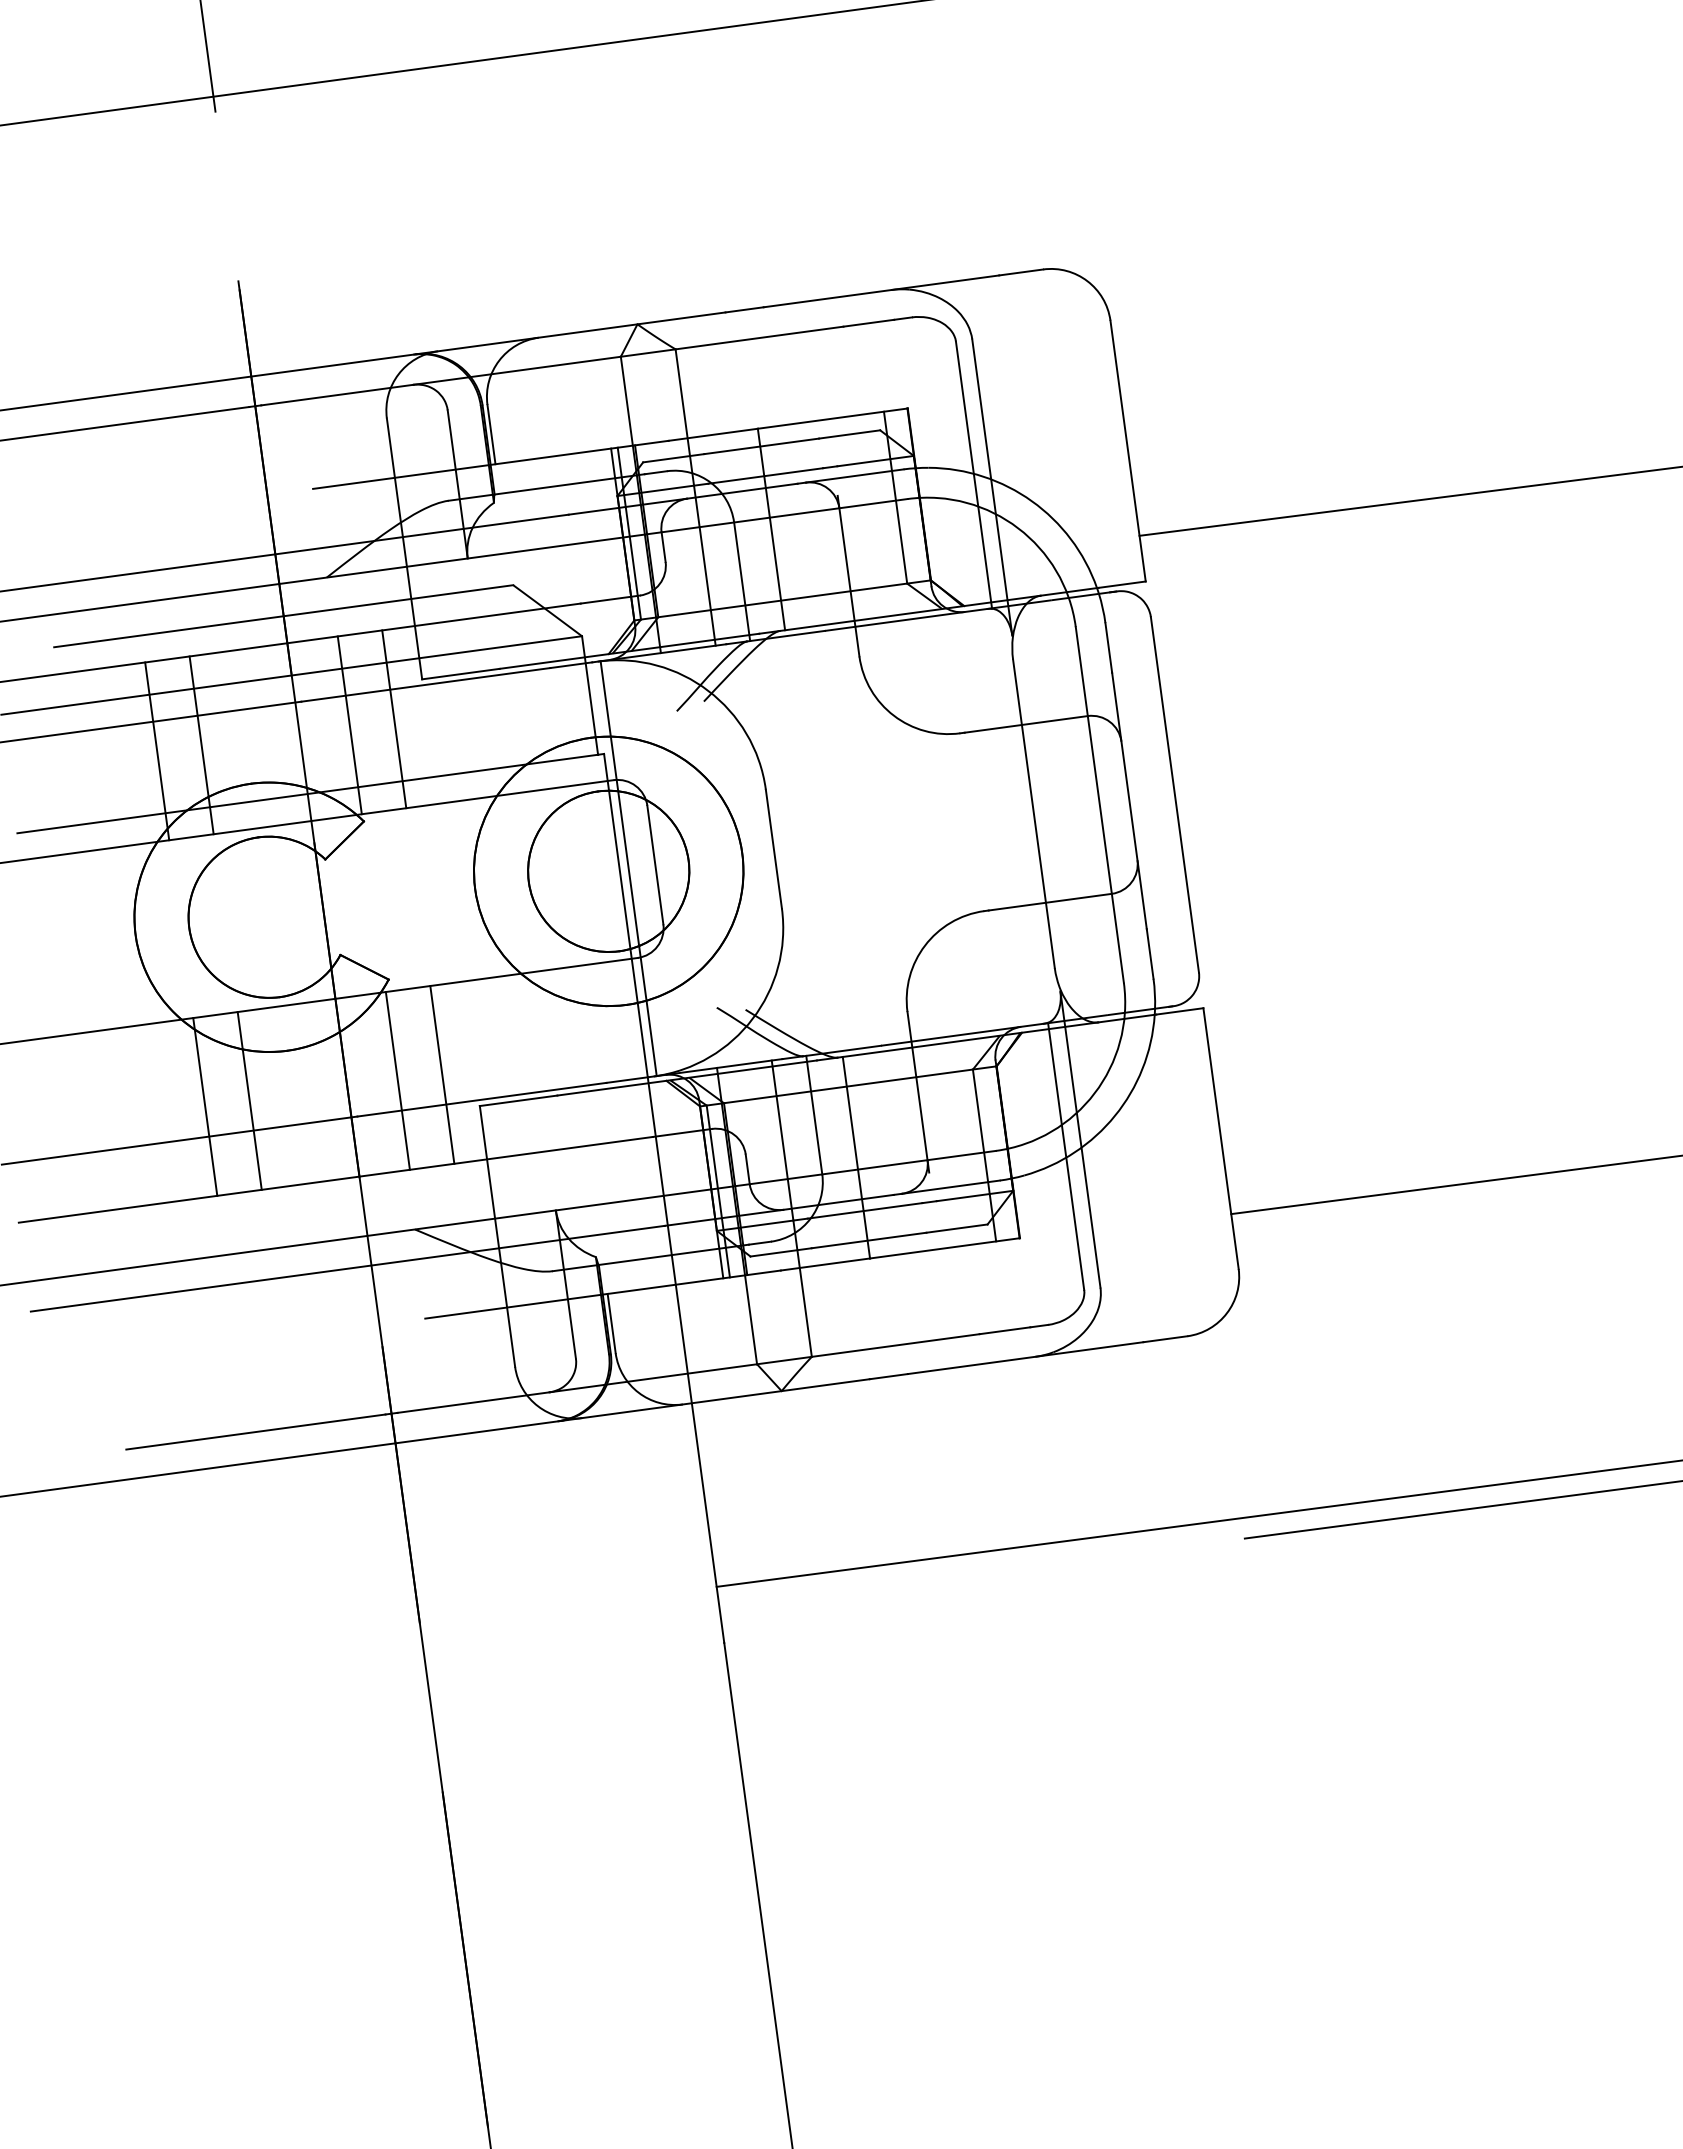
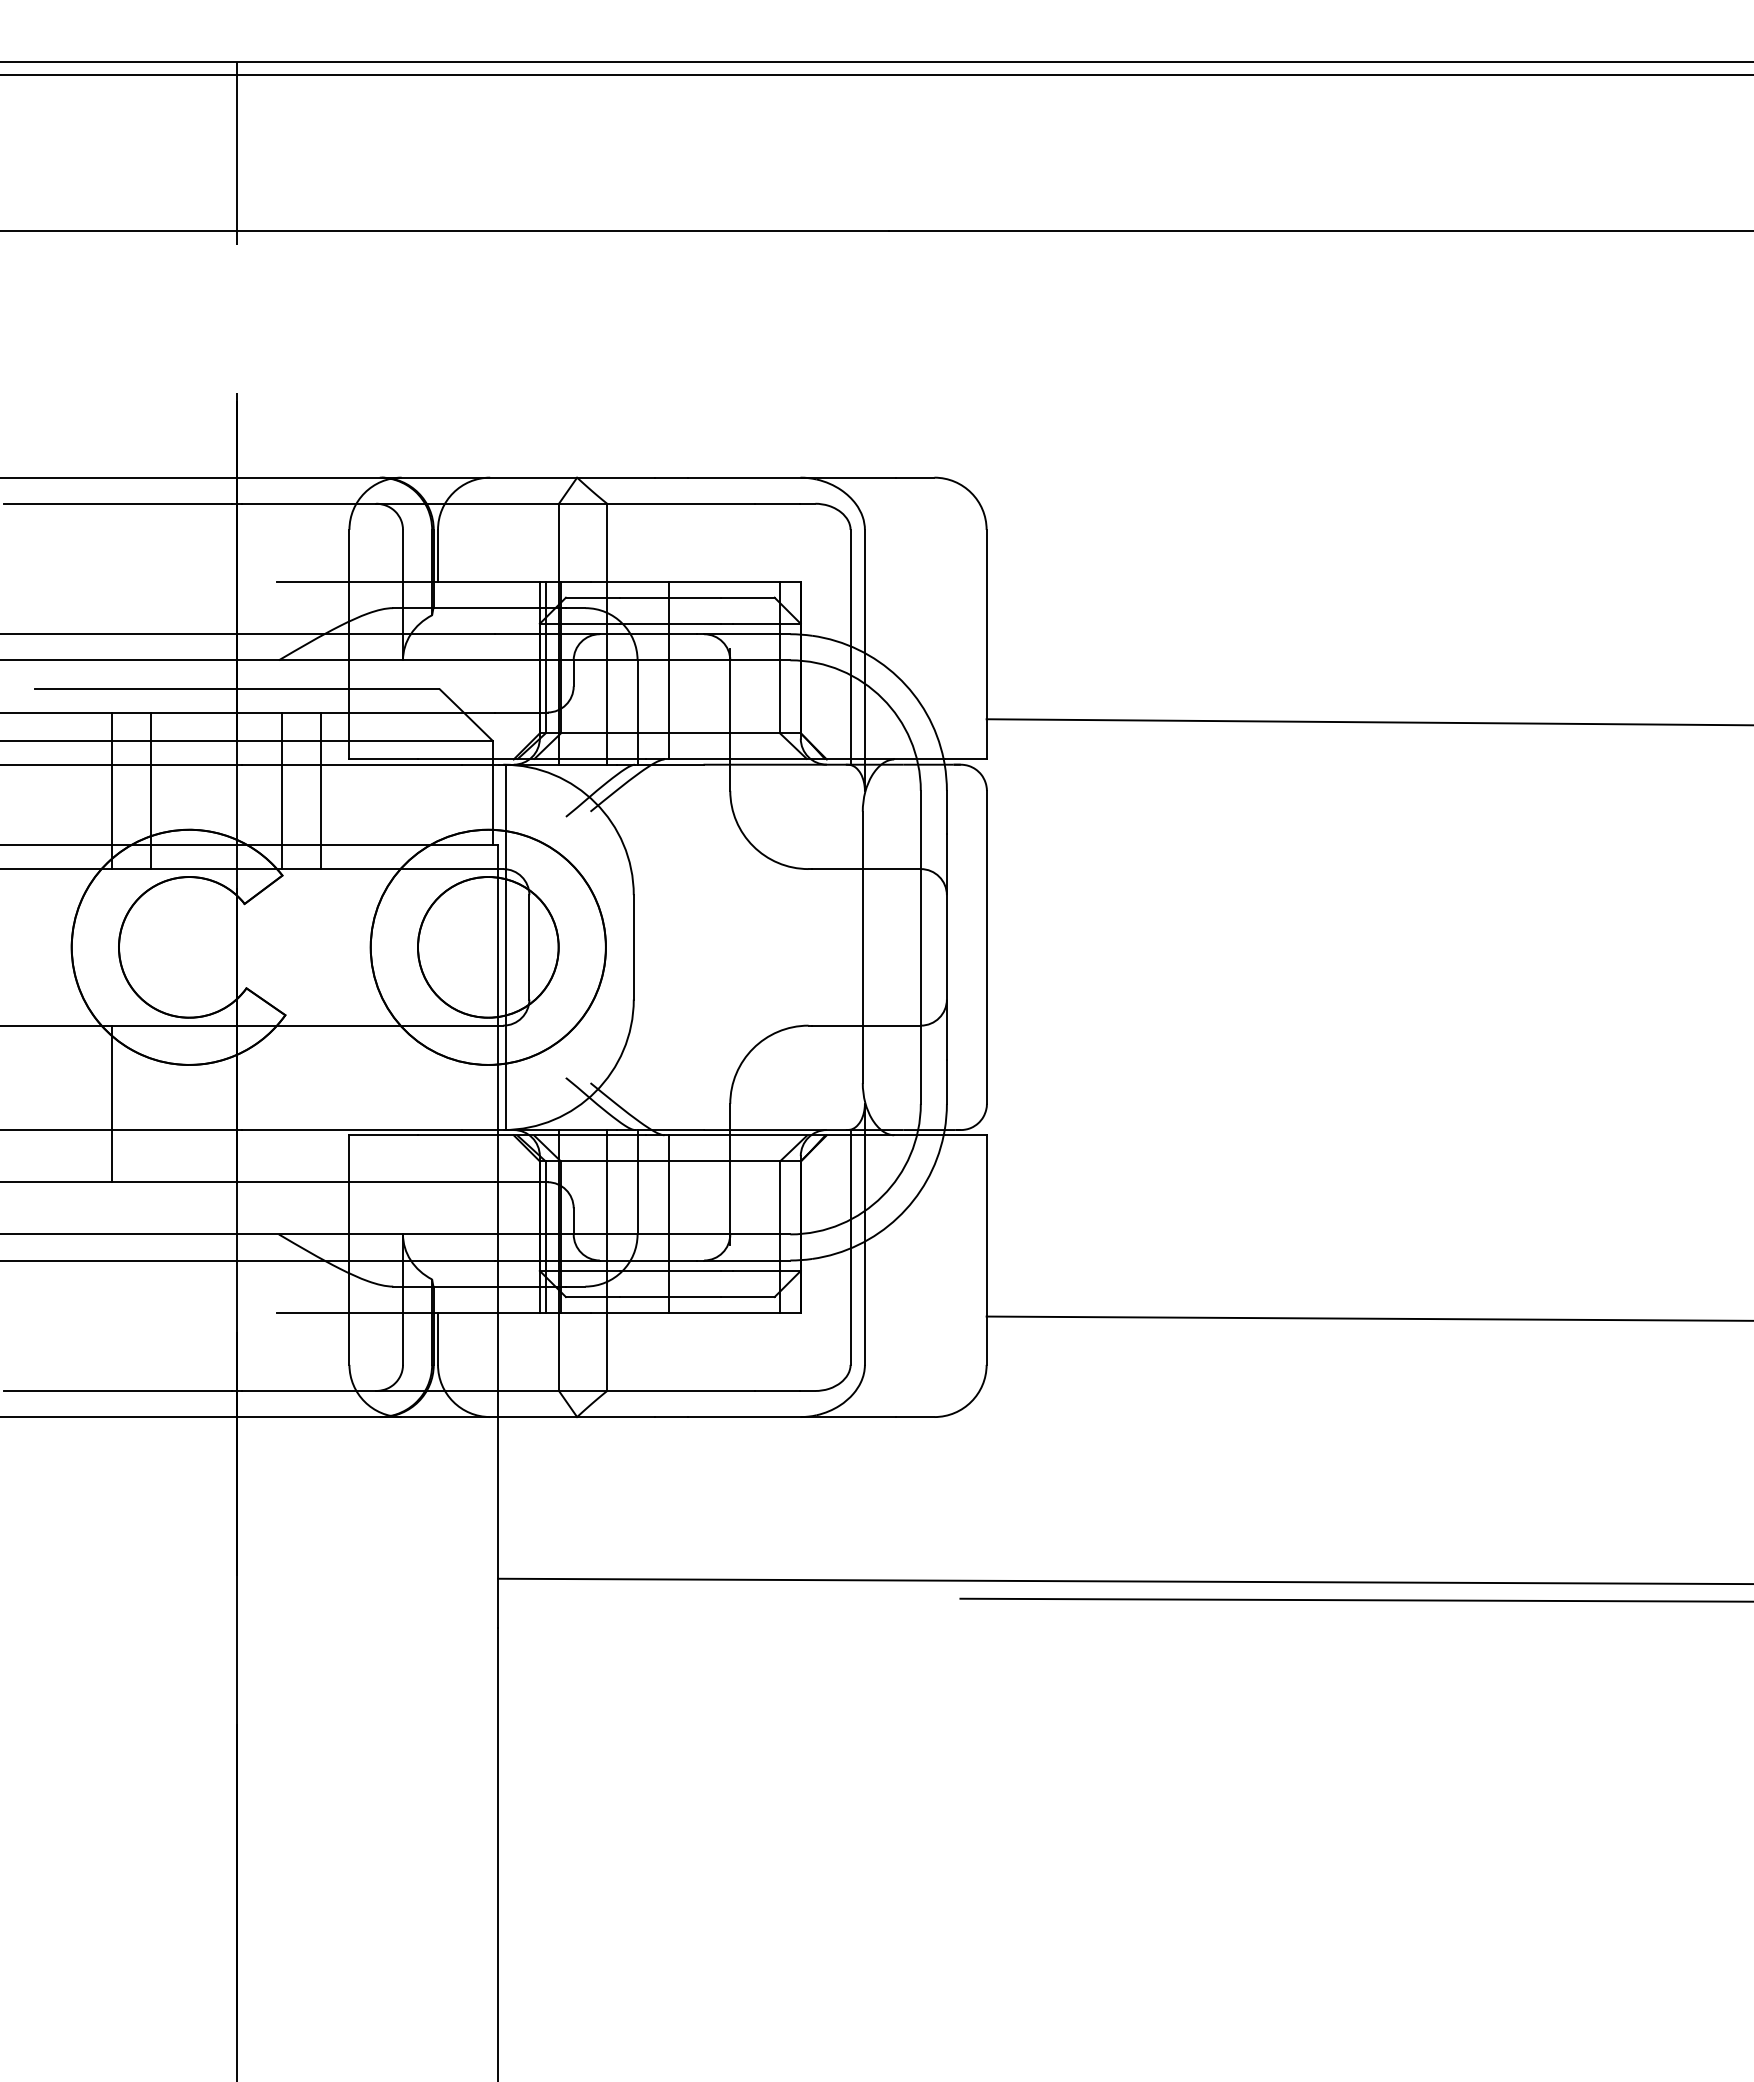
line: (442, 1074) -> (320, 1103), removed
line: (397, 1080) -> (281, 1103), removed
line: (250, 1100) -> (151, 1103), removed

